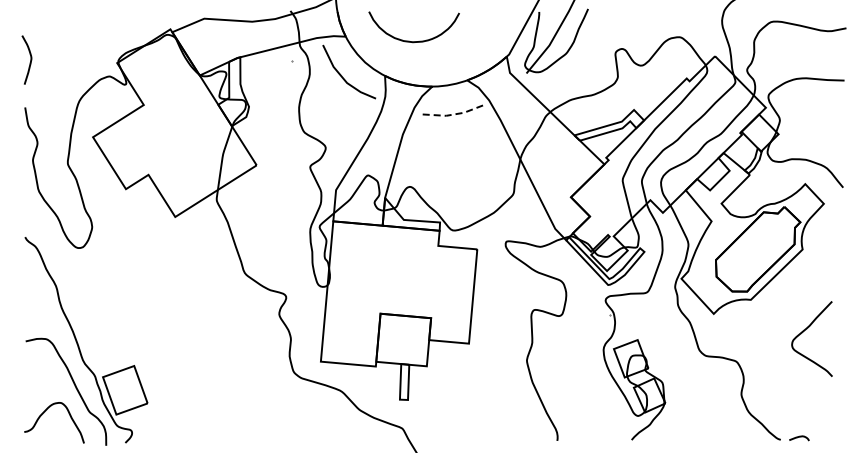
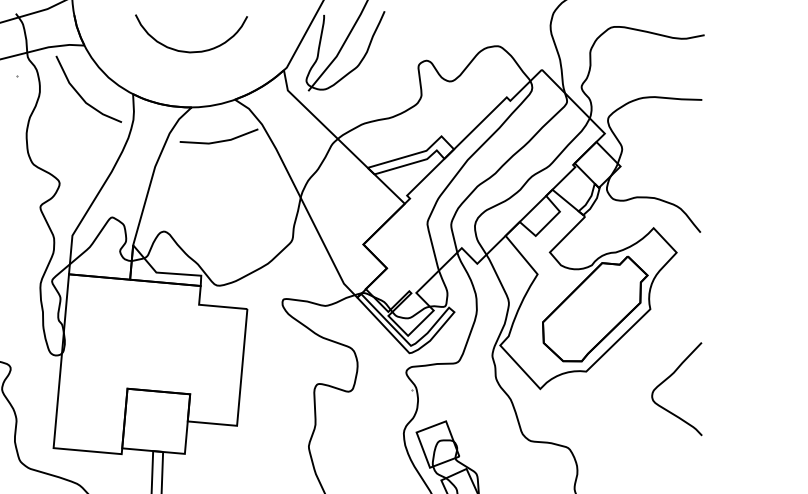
curve: (409, 40) -> (185, 50), moved
line: (455, 114) -> (220, 141), dashed -> solid
curve: (807, 329) -> (671, 377), moved

